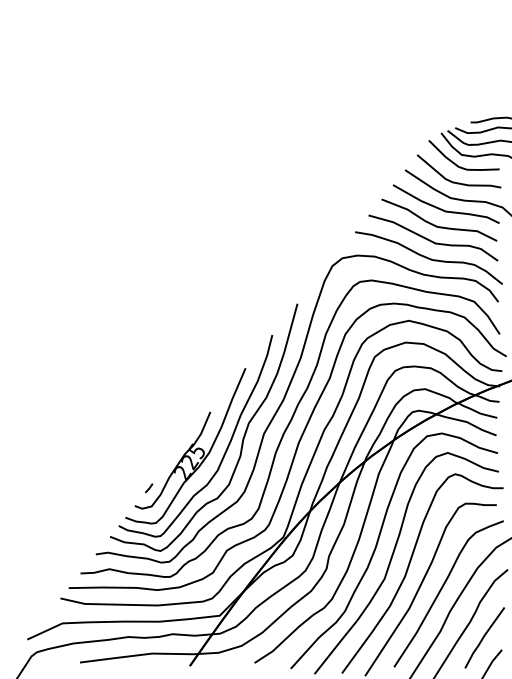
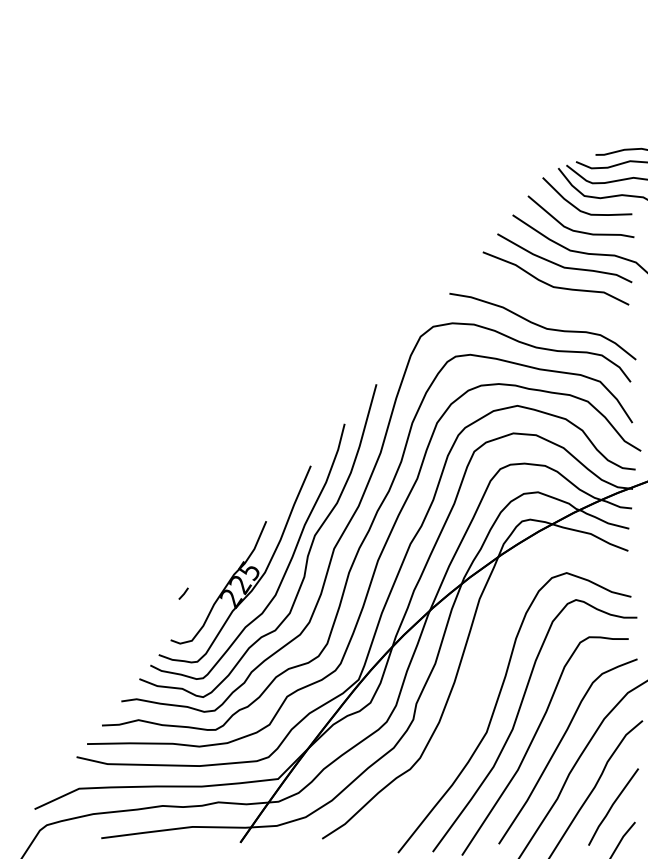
curve: (432, 240) -> (547, 304), removed
line: (149, 488) -> (184, 593), moved
curve: (377, 545) -> (477, 690), removed

